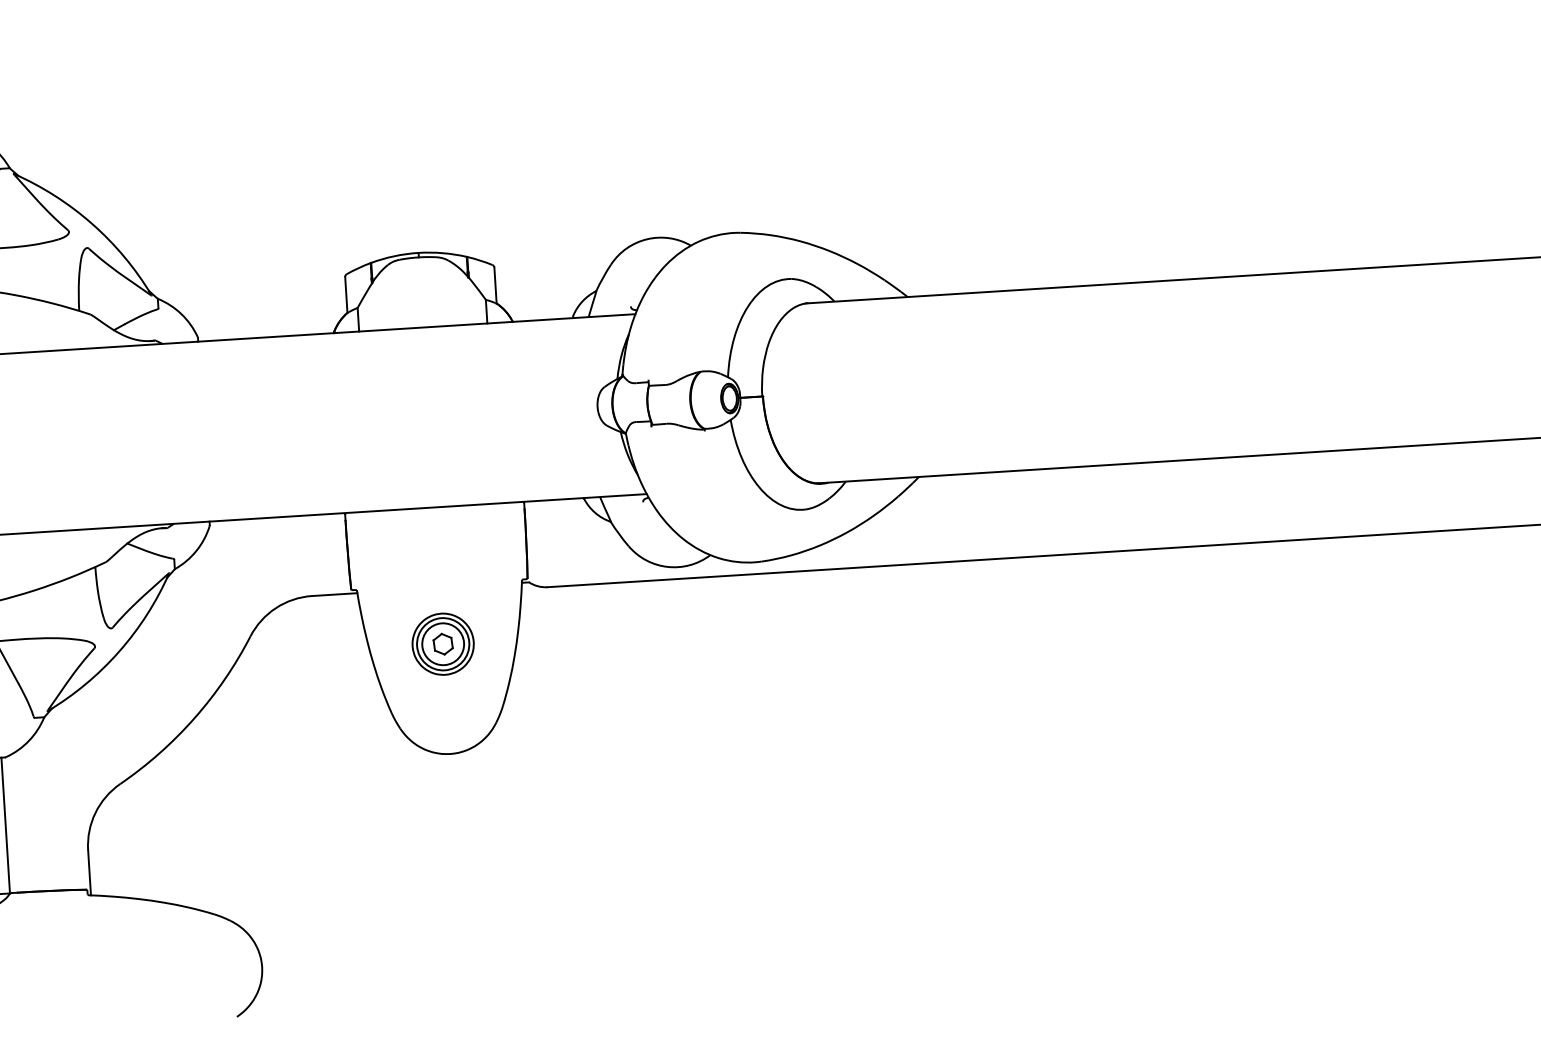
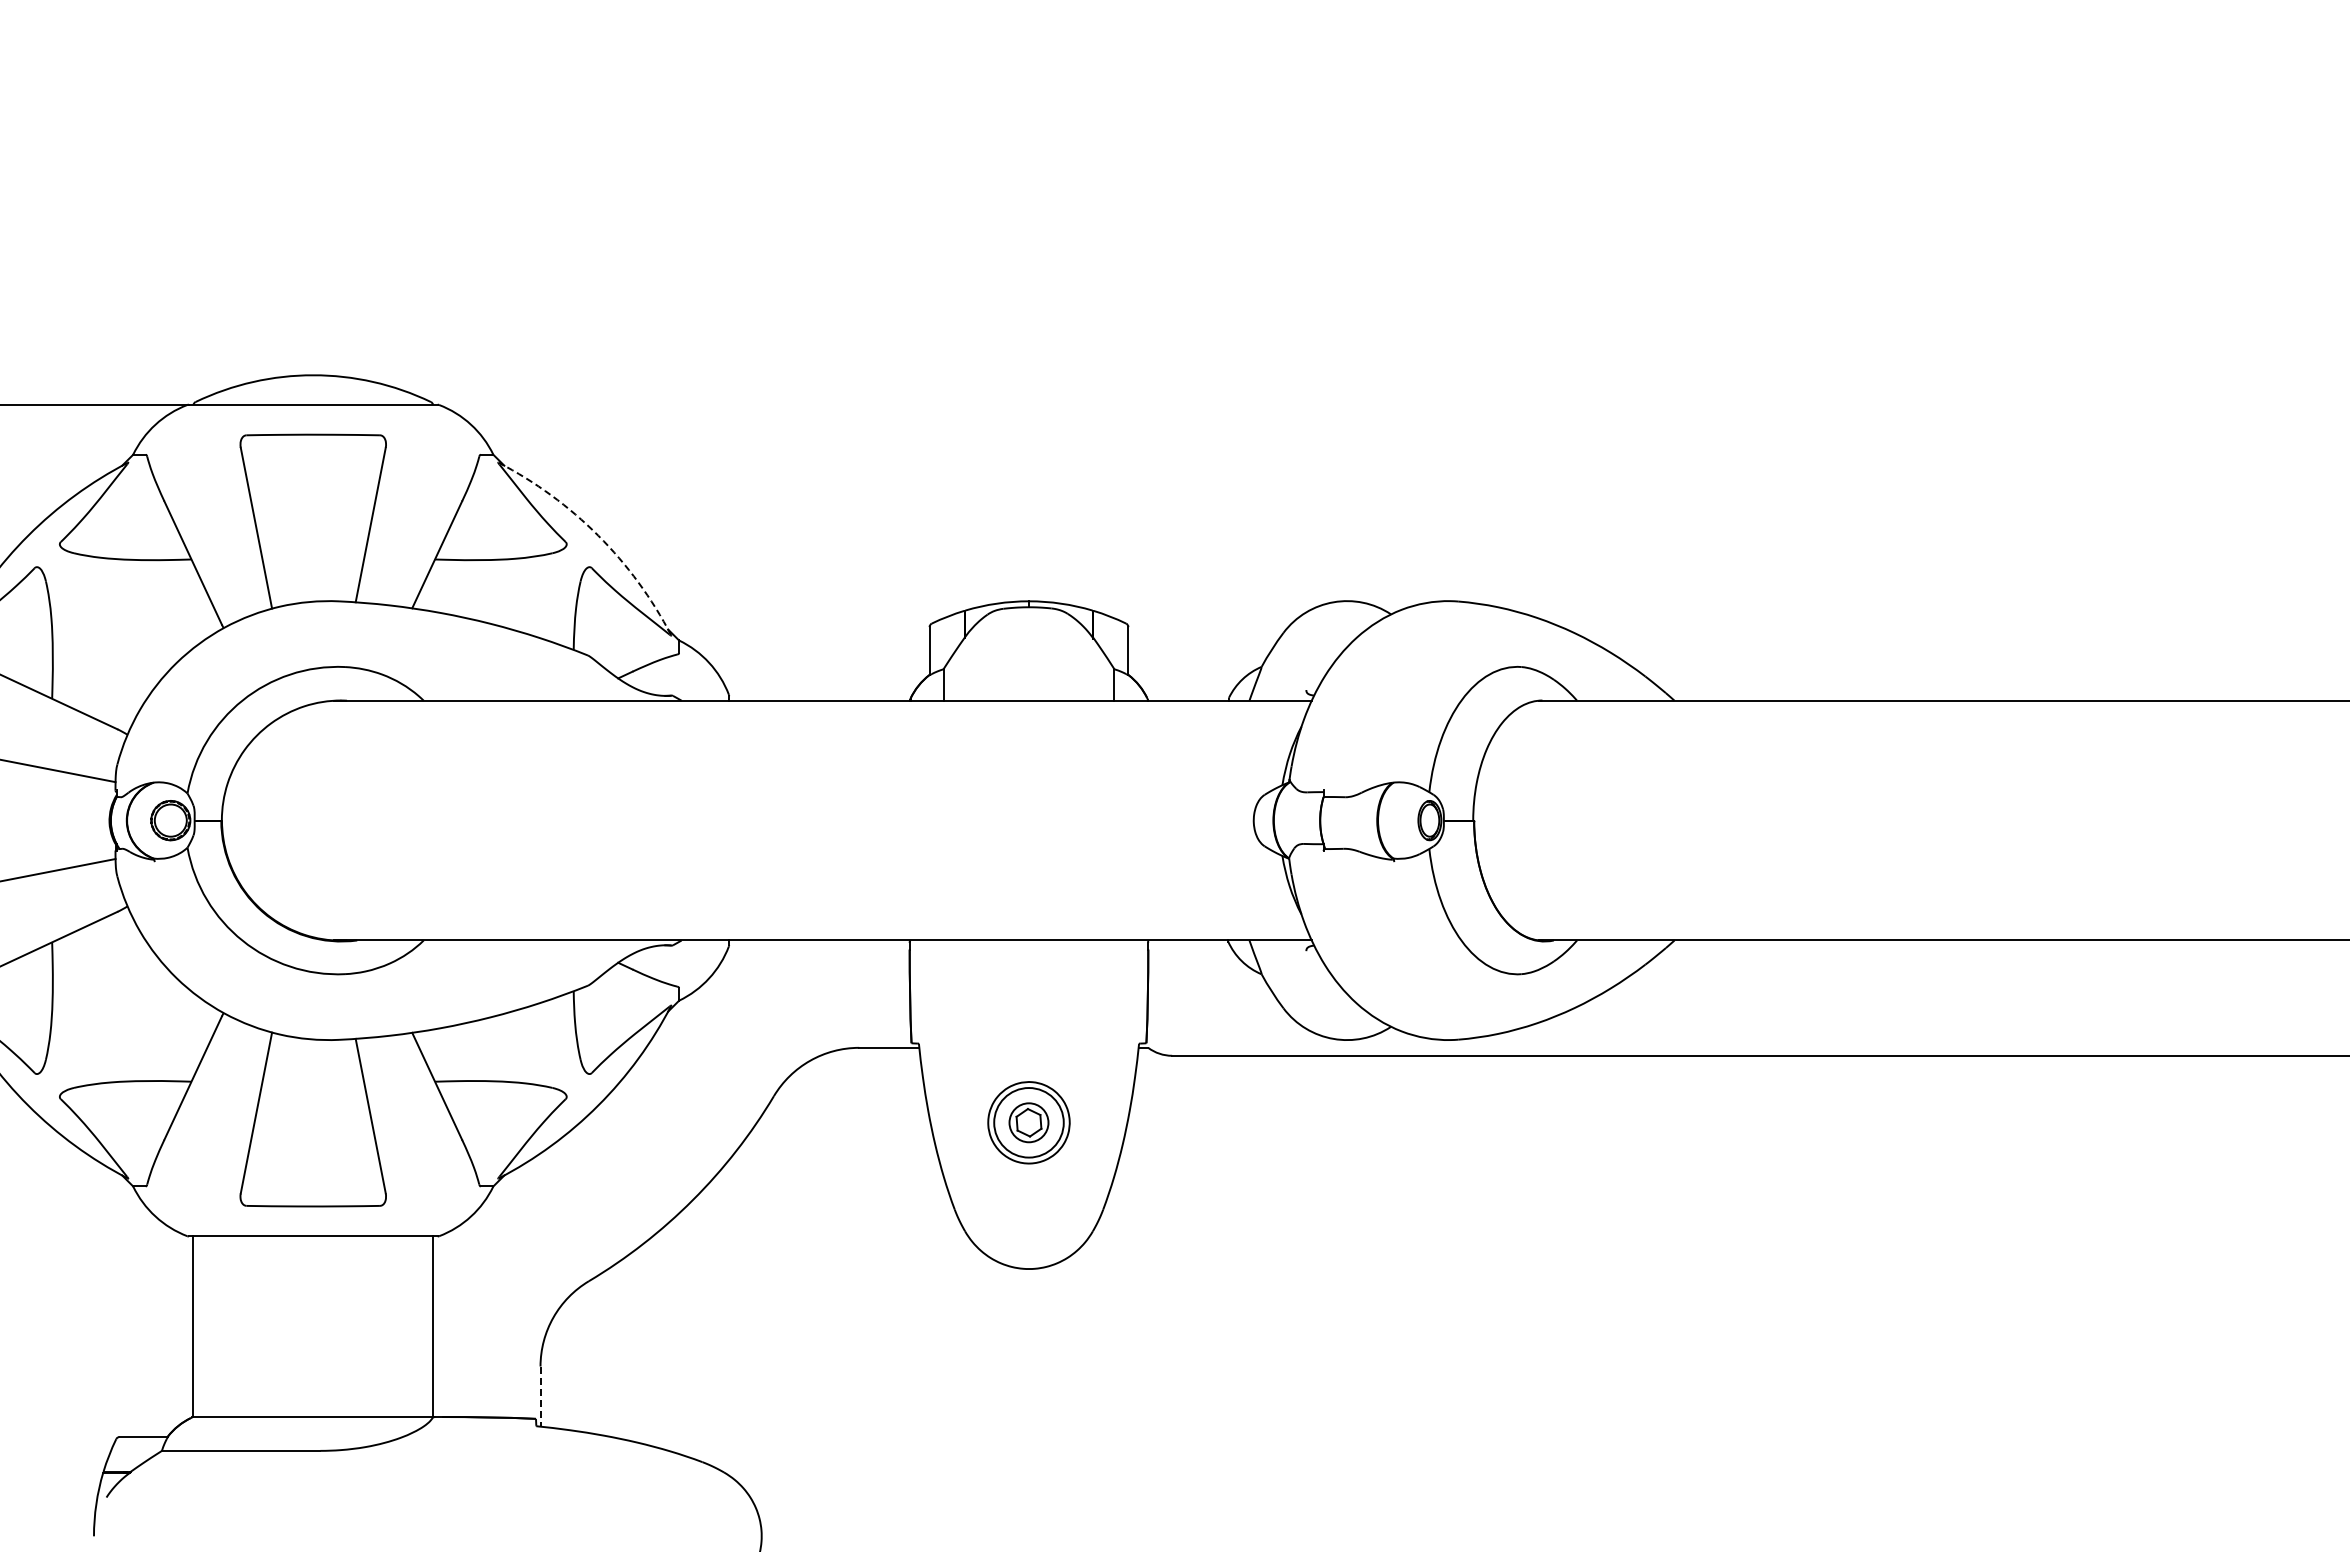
arc: (92, 223) -> (598, 535), solid -> dashed
circle: (442, 644) -> (1028, 1122), size x0.7
line: (89, 873) -> (540, 1397), solid -> dashed

